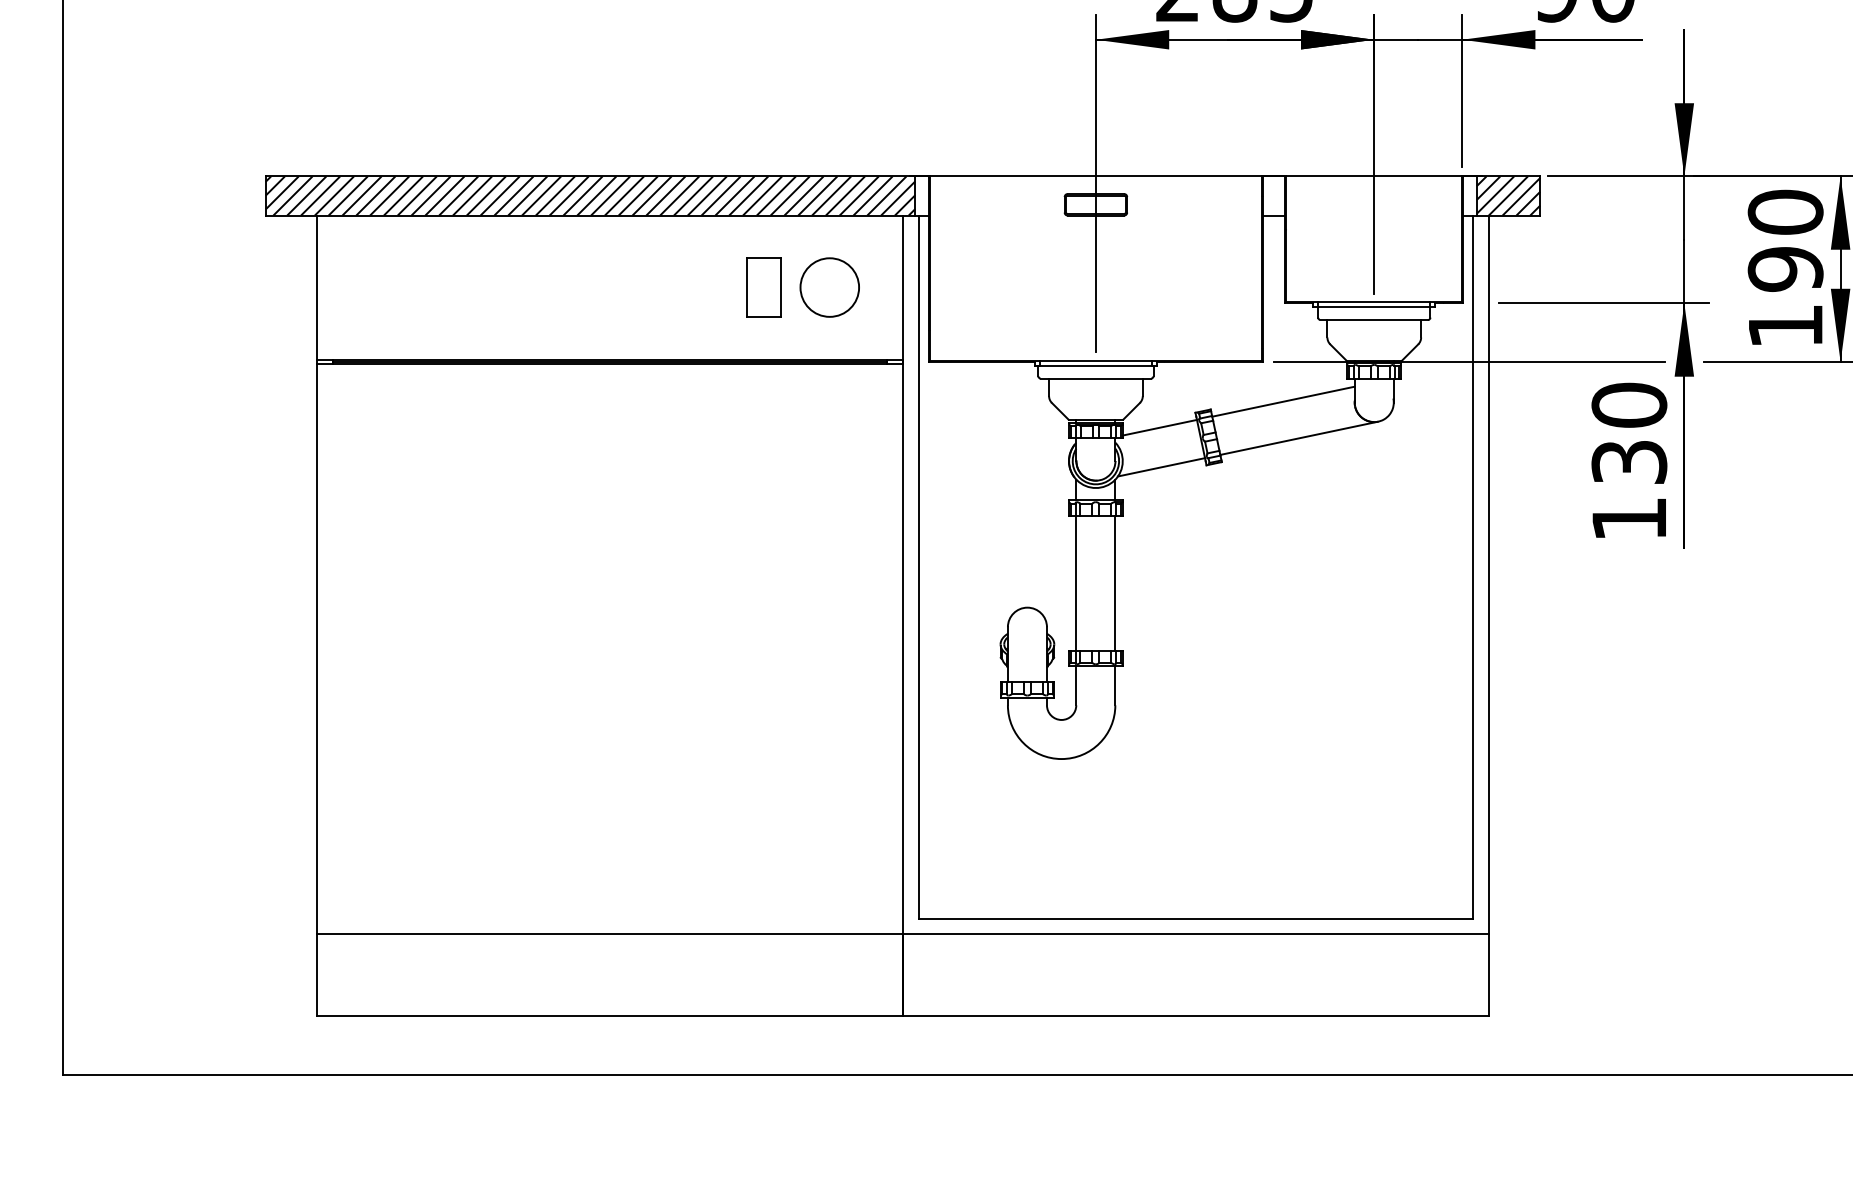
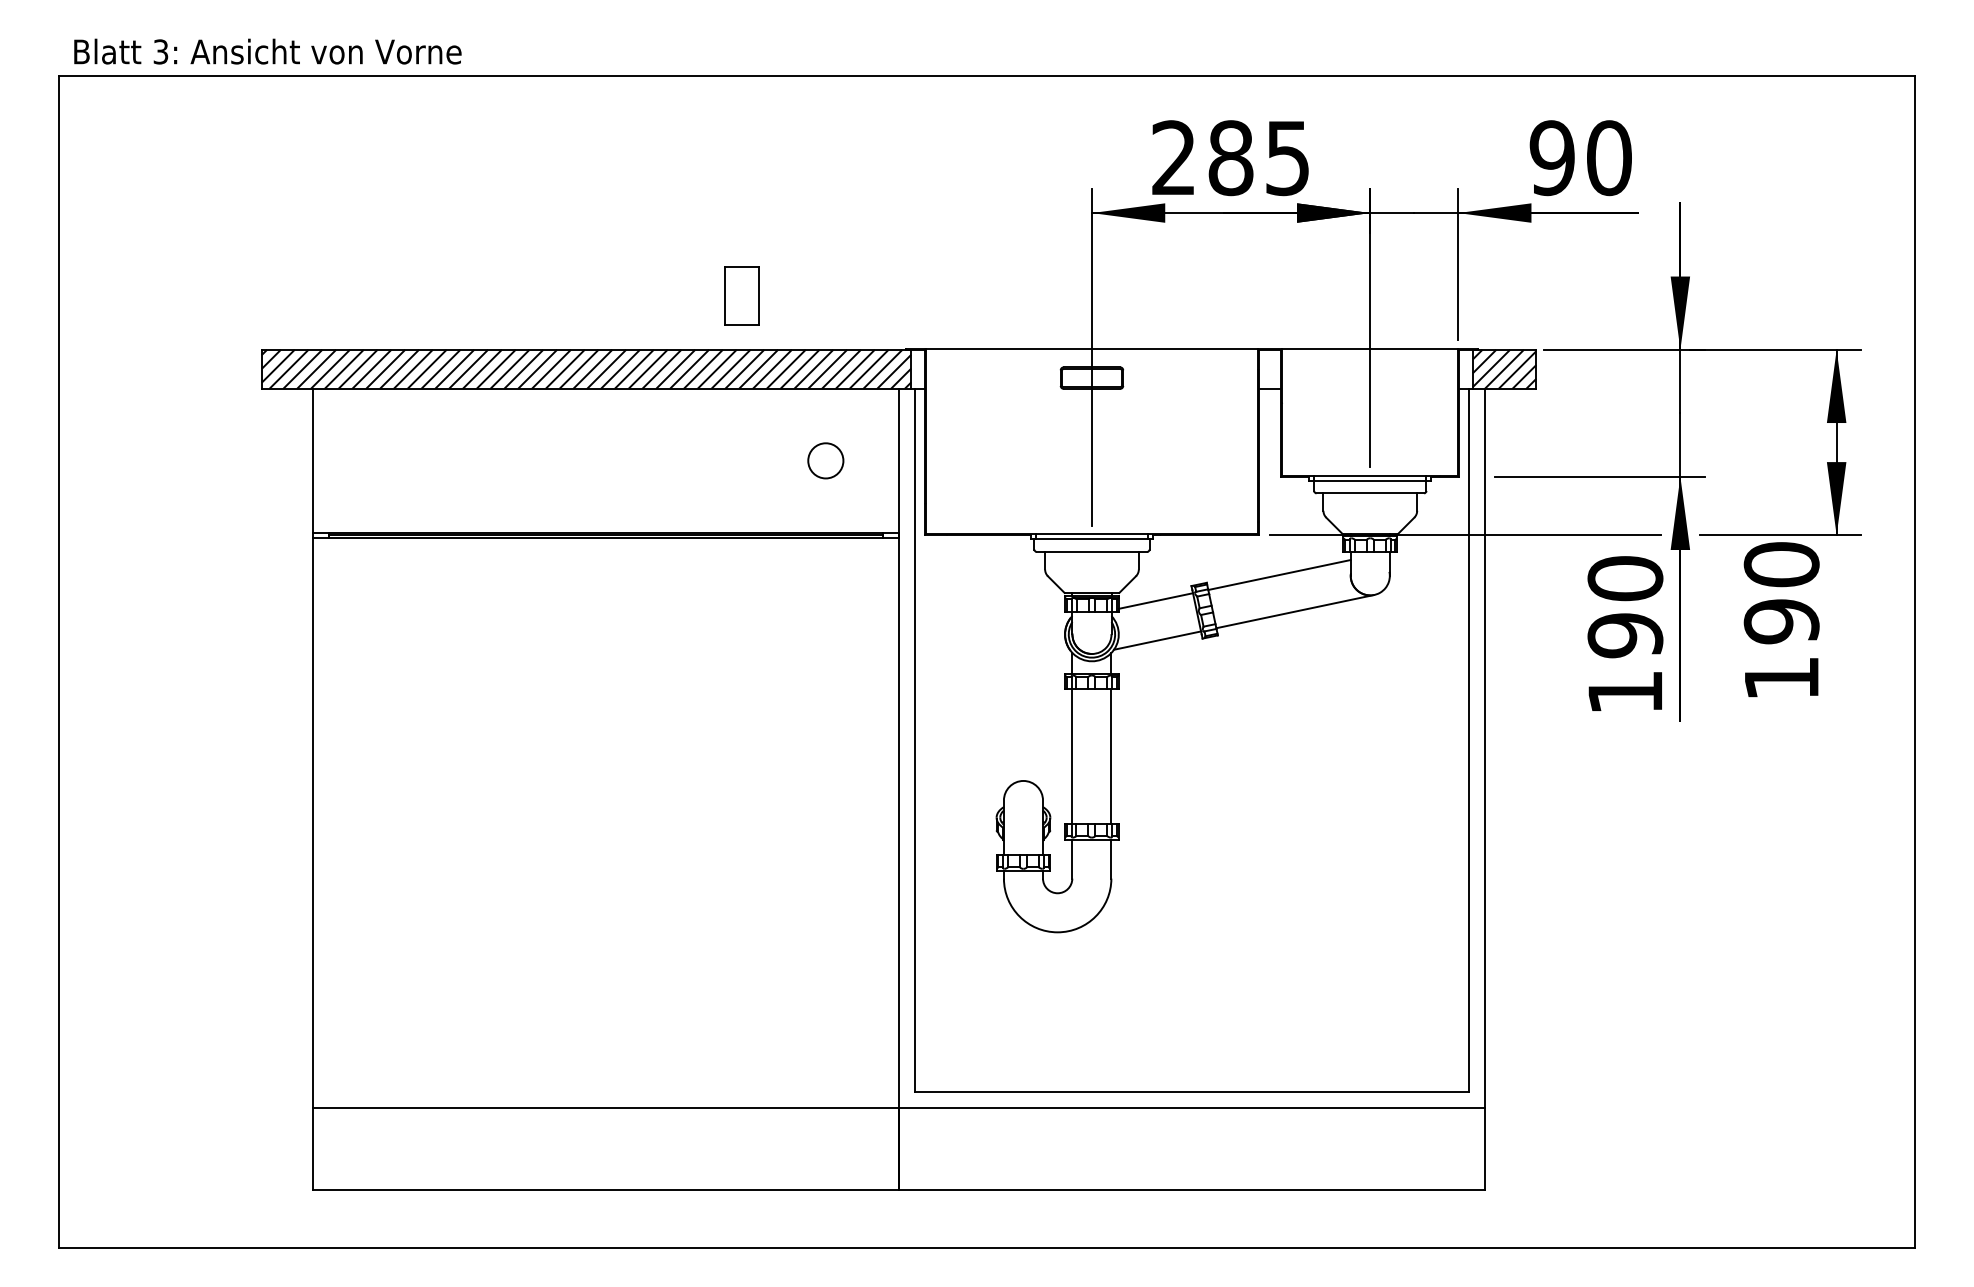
text: (1785, 267) -> (1781, 619), moved
part: (763, 287) -> (741, 295), moved
circle: (829, 287) -> (825, 460), size x0.6
text: (1629, 462) -> (1625, 635), 130 -> 190

